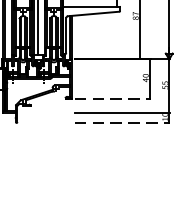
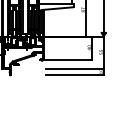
line: (113, 98) -> (69, 60), dashed -> solid
line: (123, 123) -> (75, 75), dashed -> solid

